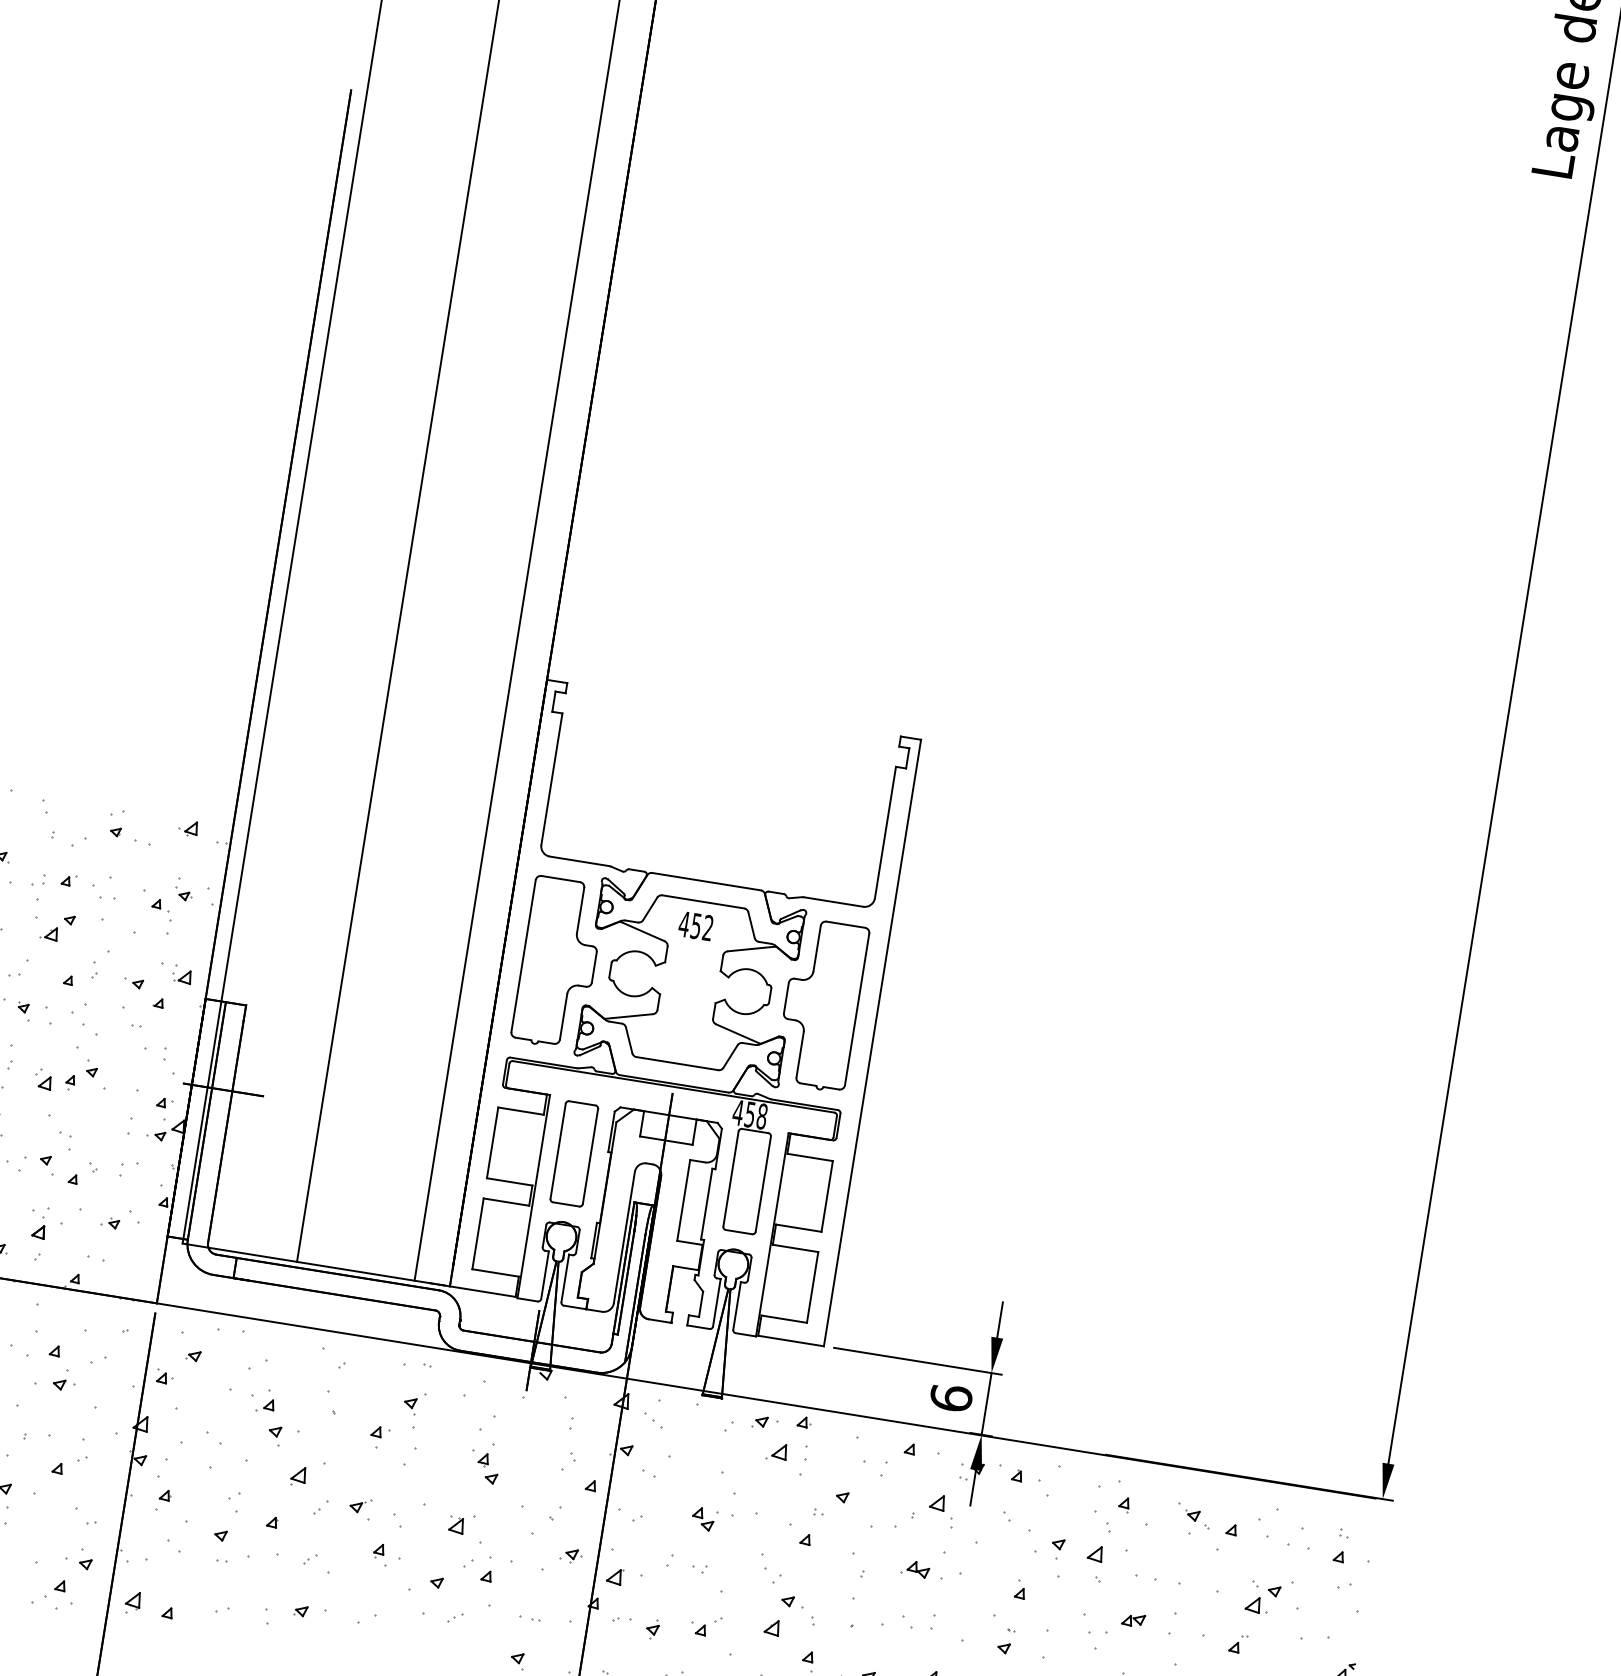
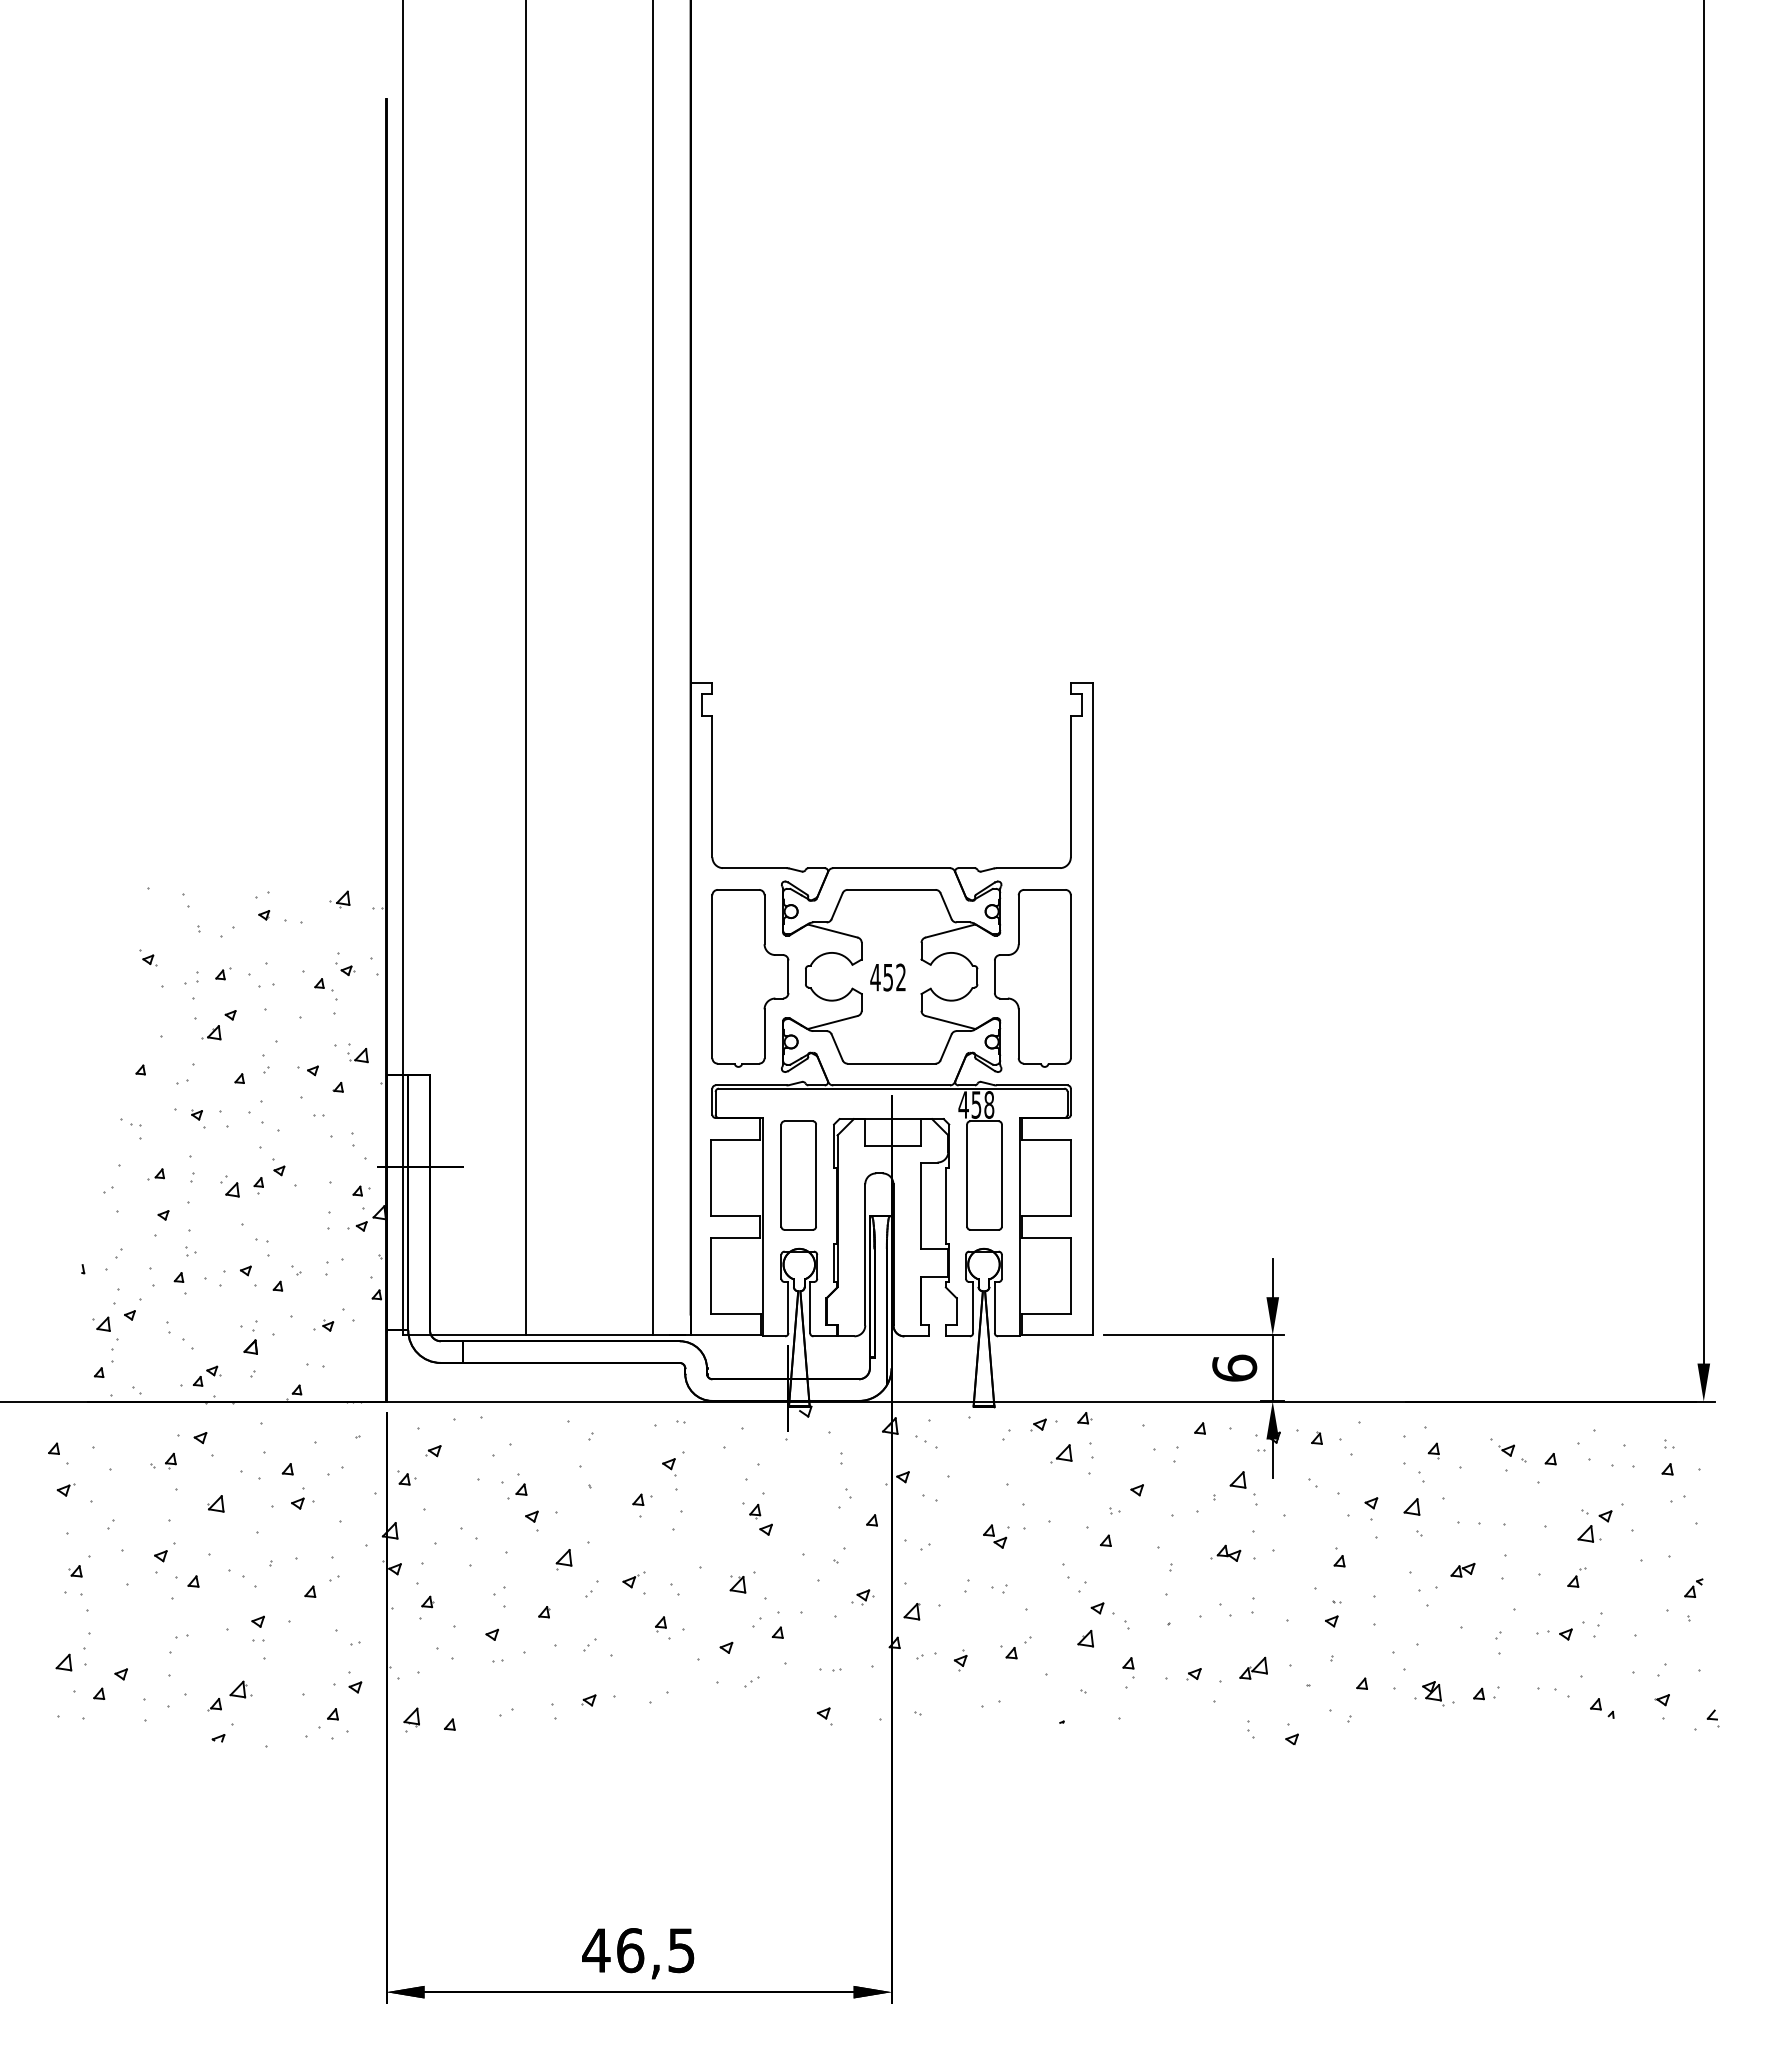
text: (695, 926) -> (887, 977), moved

